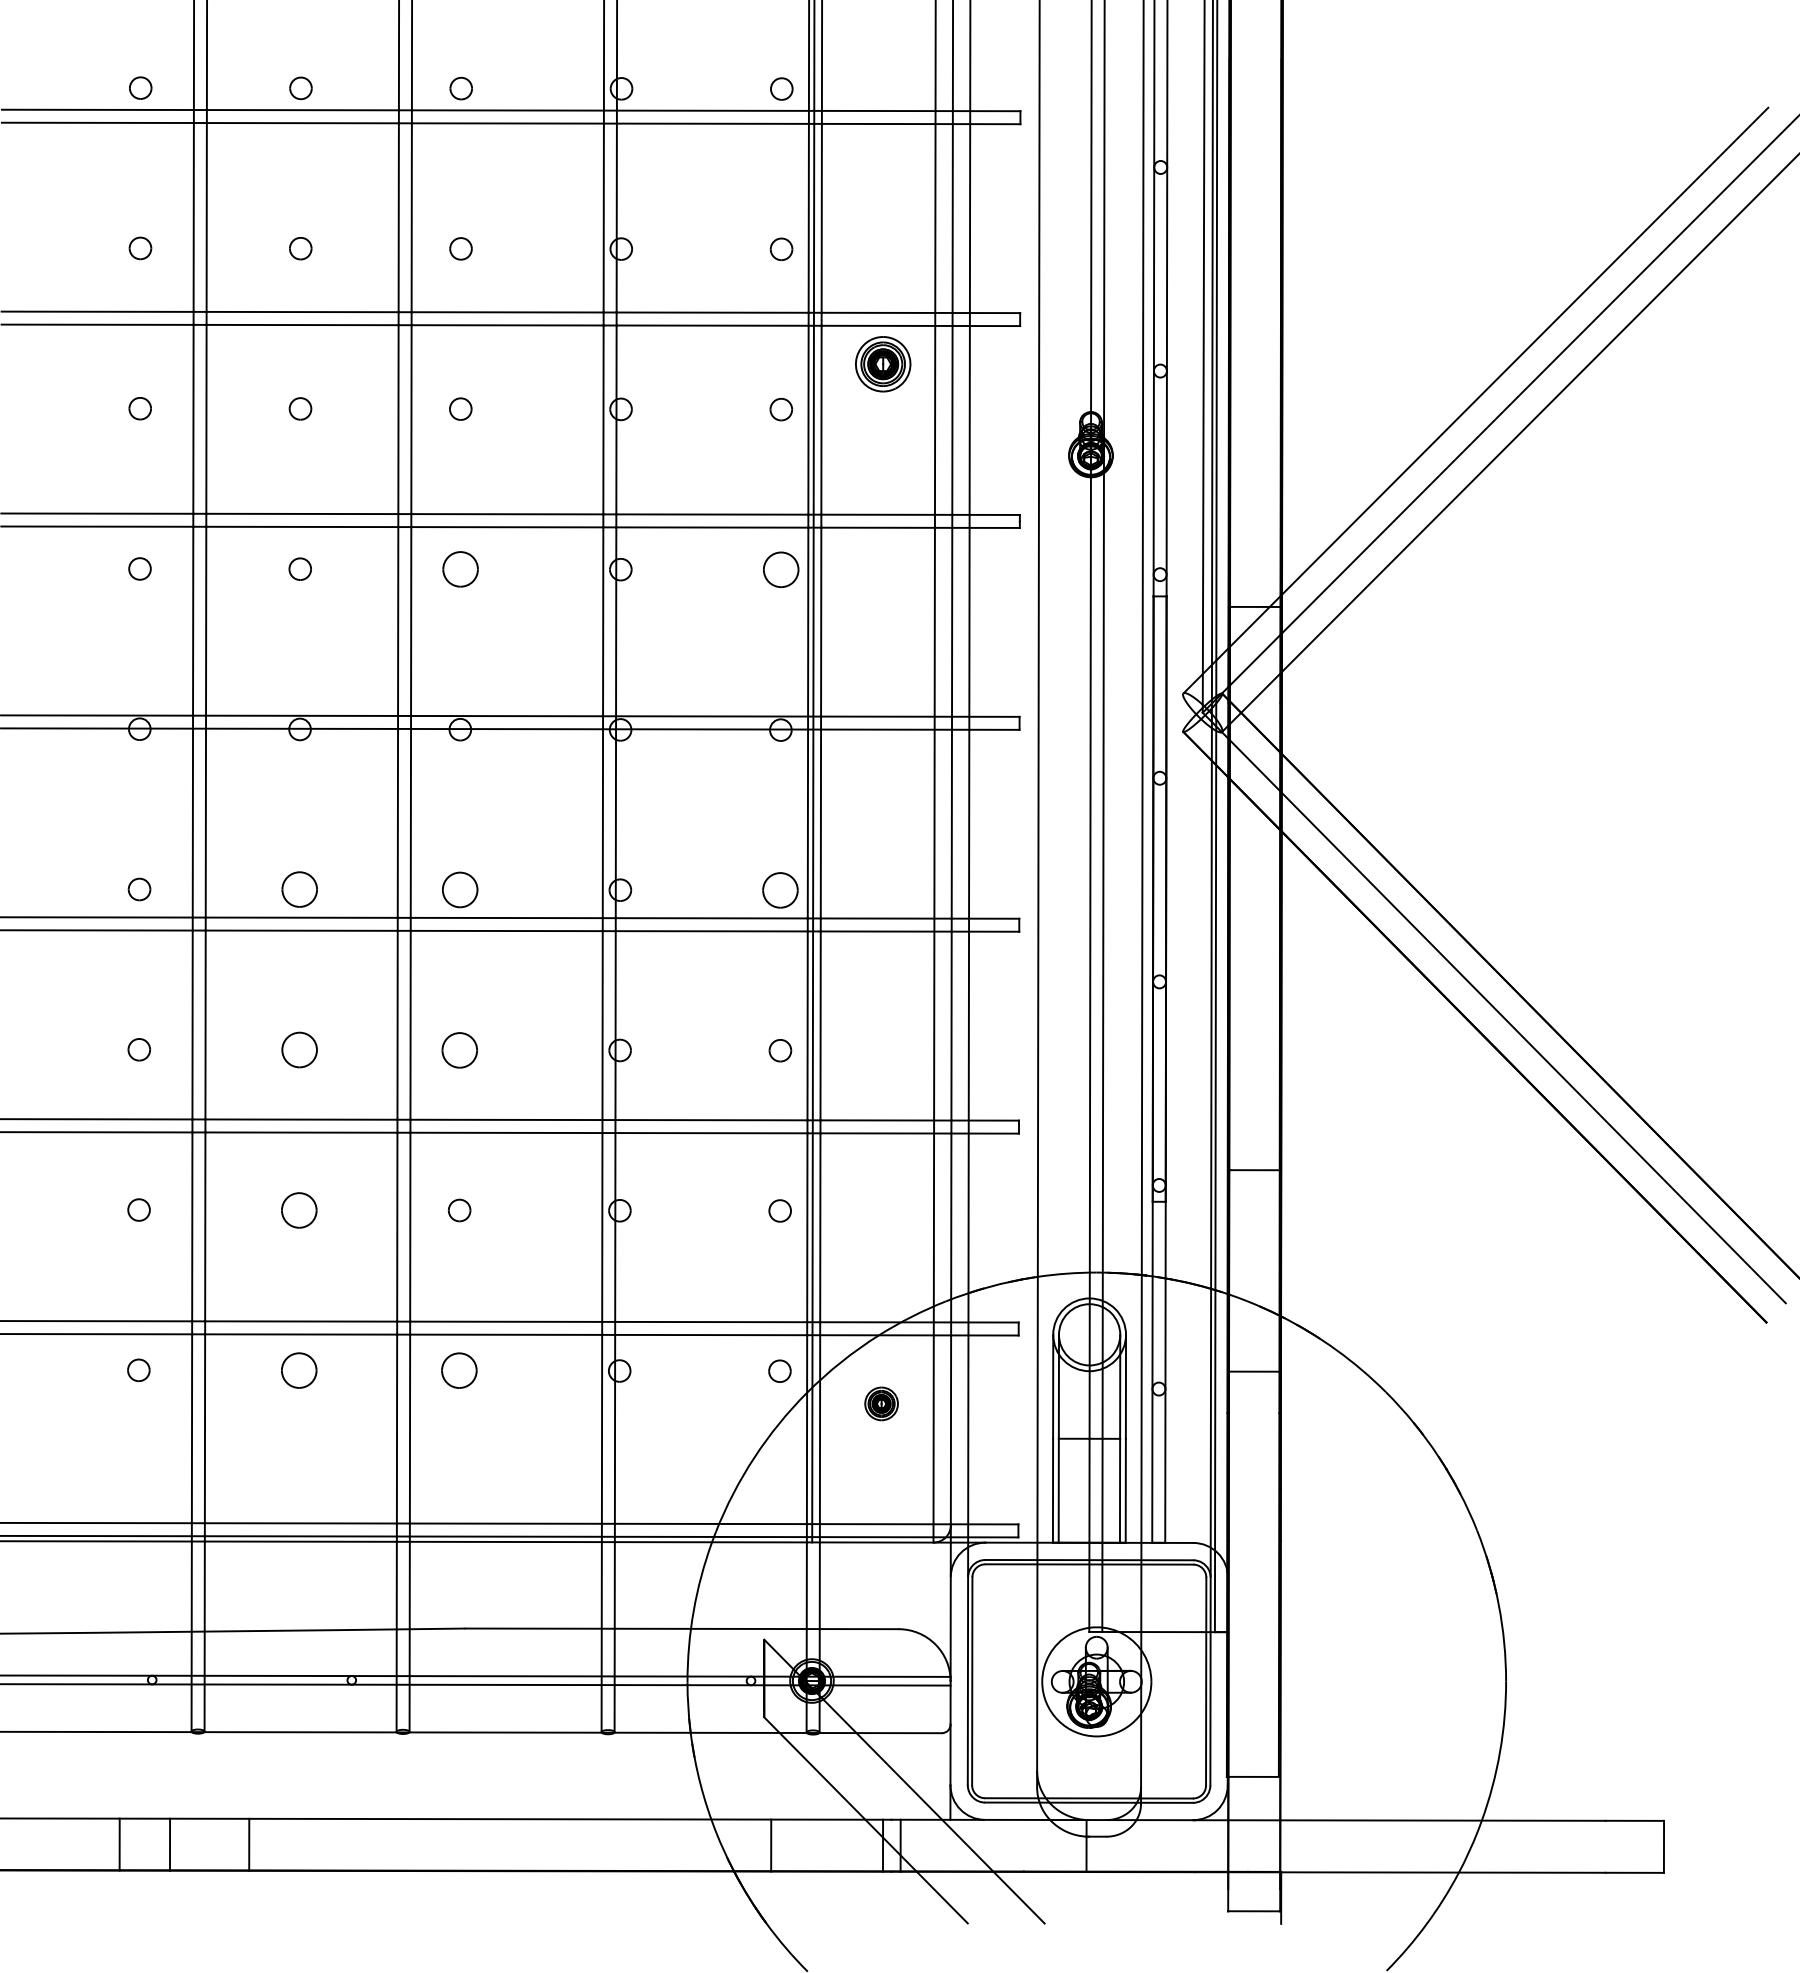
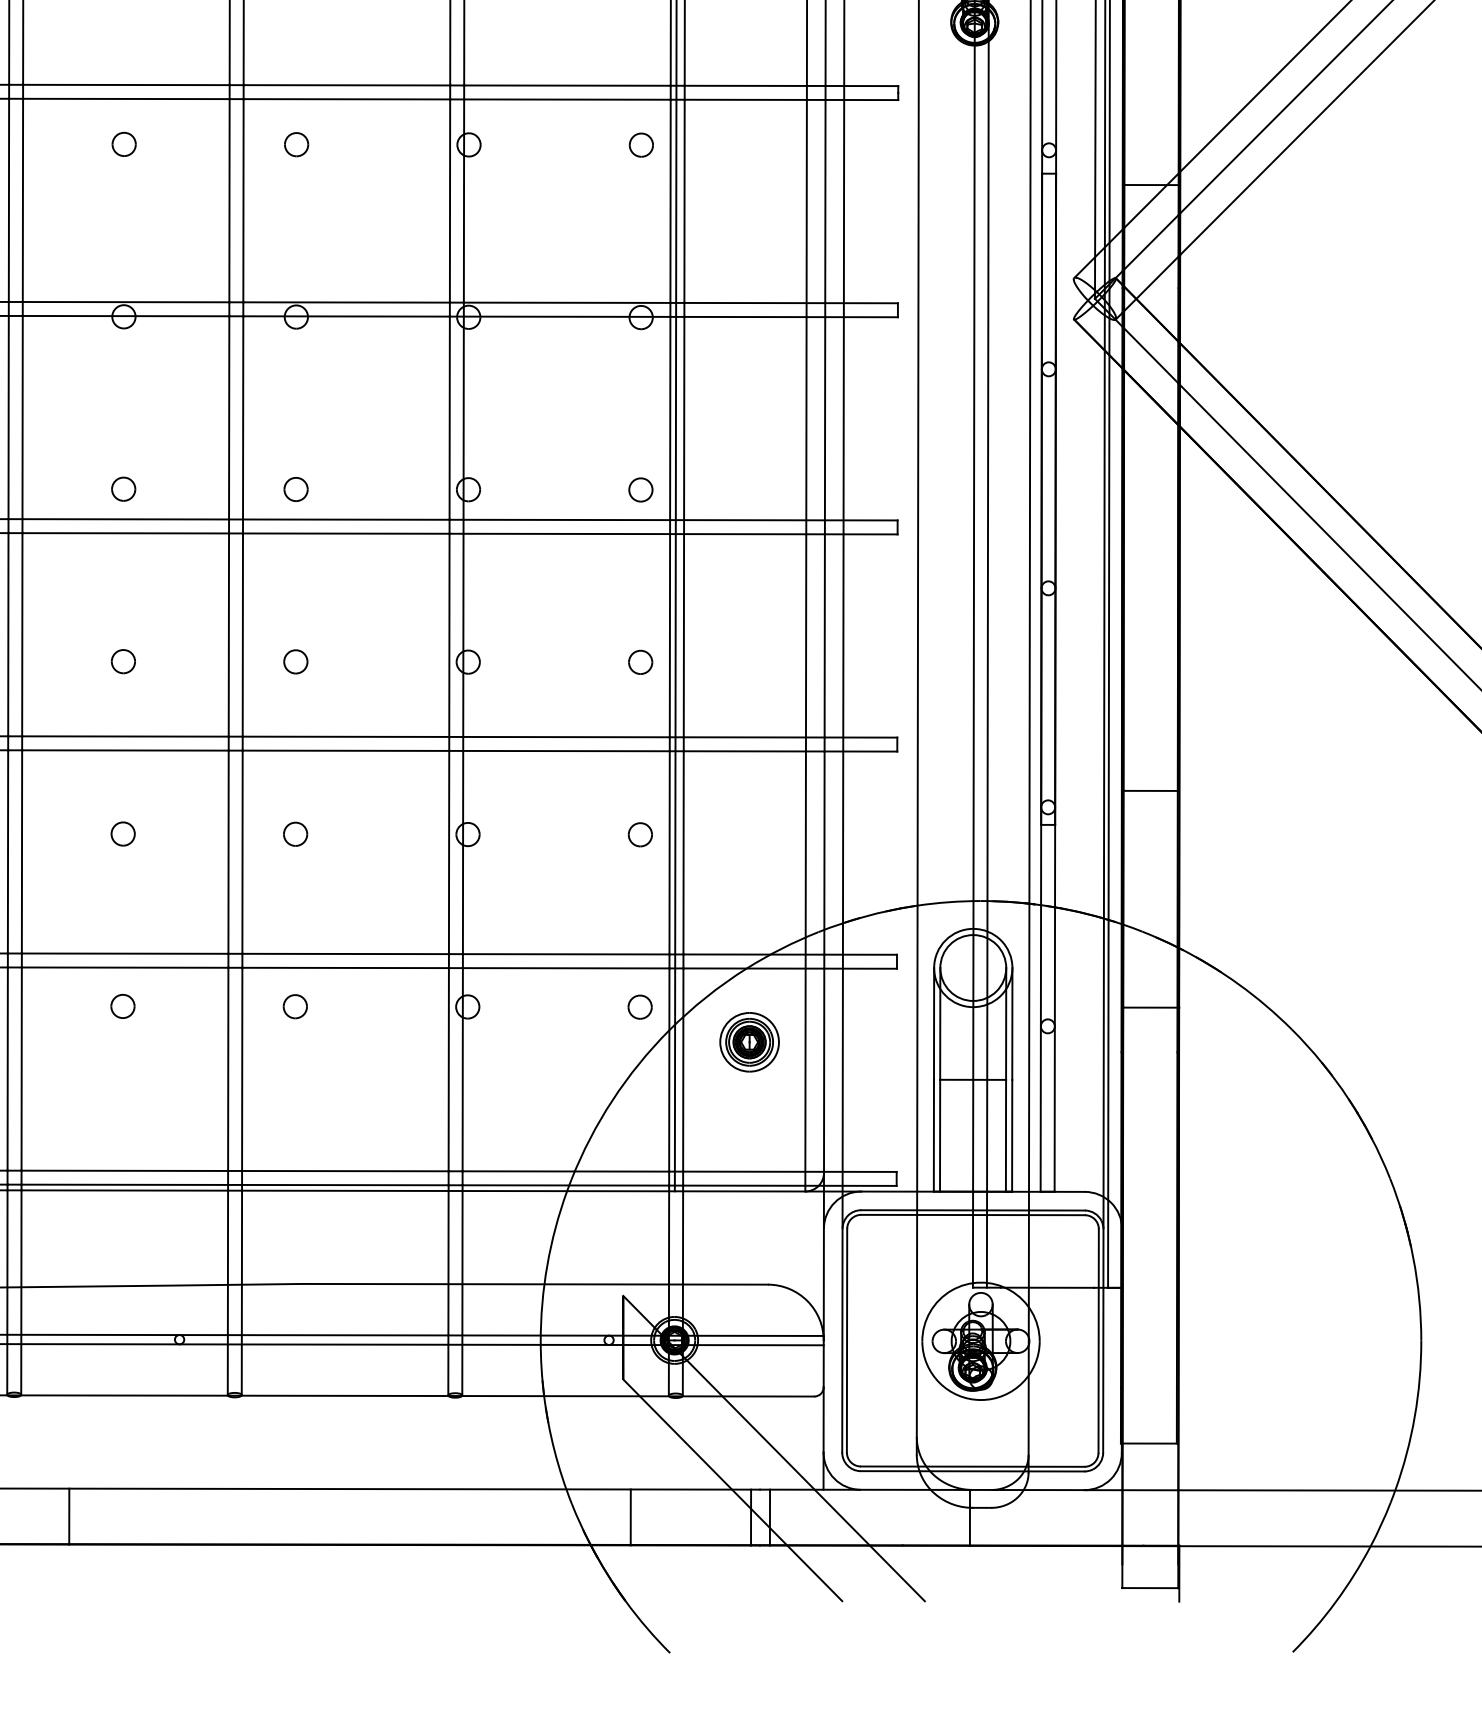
part: (460, 569) -> (296, 144), size x0.62
part: (780, 569) -> (640, 144), size x0.62
part: (299, 889) -> (123, 488), size x0.62
part: (459, 889) -> (295, 488), size x0.62
part: (780, 890) -> (640, 490), size x0.62
part: (299, 1049) -> (123, 661), size x0.62
part: (459, 1049) -> (295, 661), size x0.62
part: (299, 1209) -> (123, 833), size x0.62
part: (298, 1370) -> (122, 1006), size x0.62
part: (459, 1370) -> (295, 1006), size x0.62
part: (881, 1403) -> (749, 1041), size x1.67

